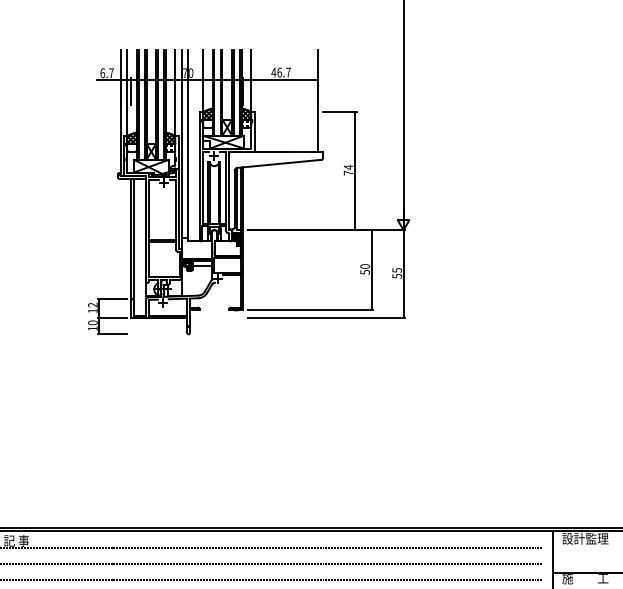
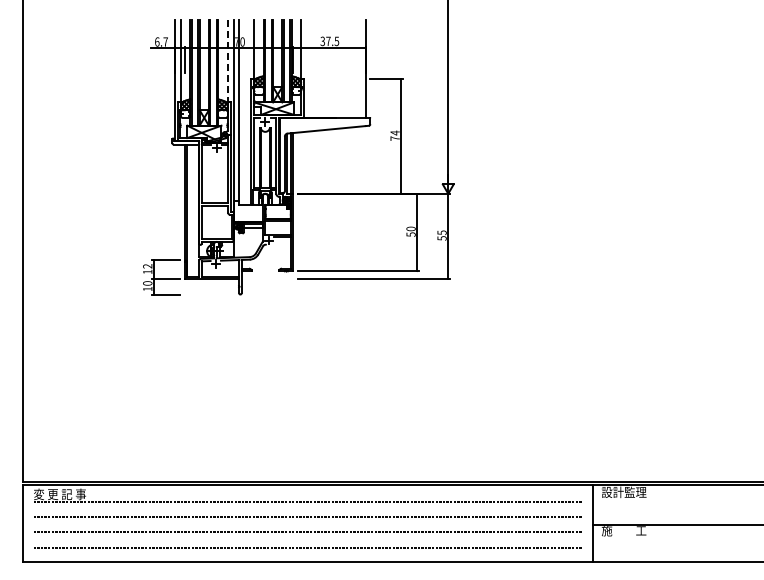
text: (280, 72) -> (329, 41), 46.7 -> 37.5
line: (175, 93) -> (227, 61), solid -> dashed

